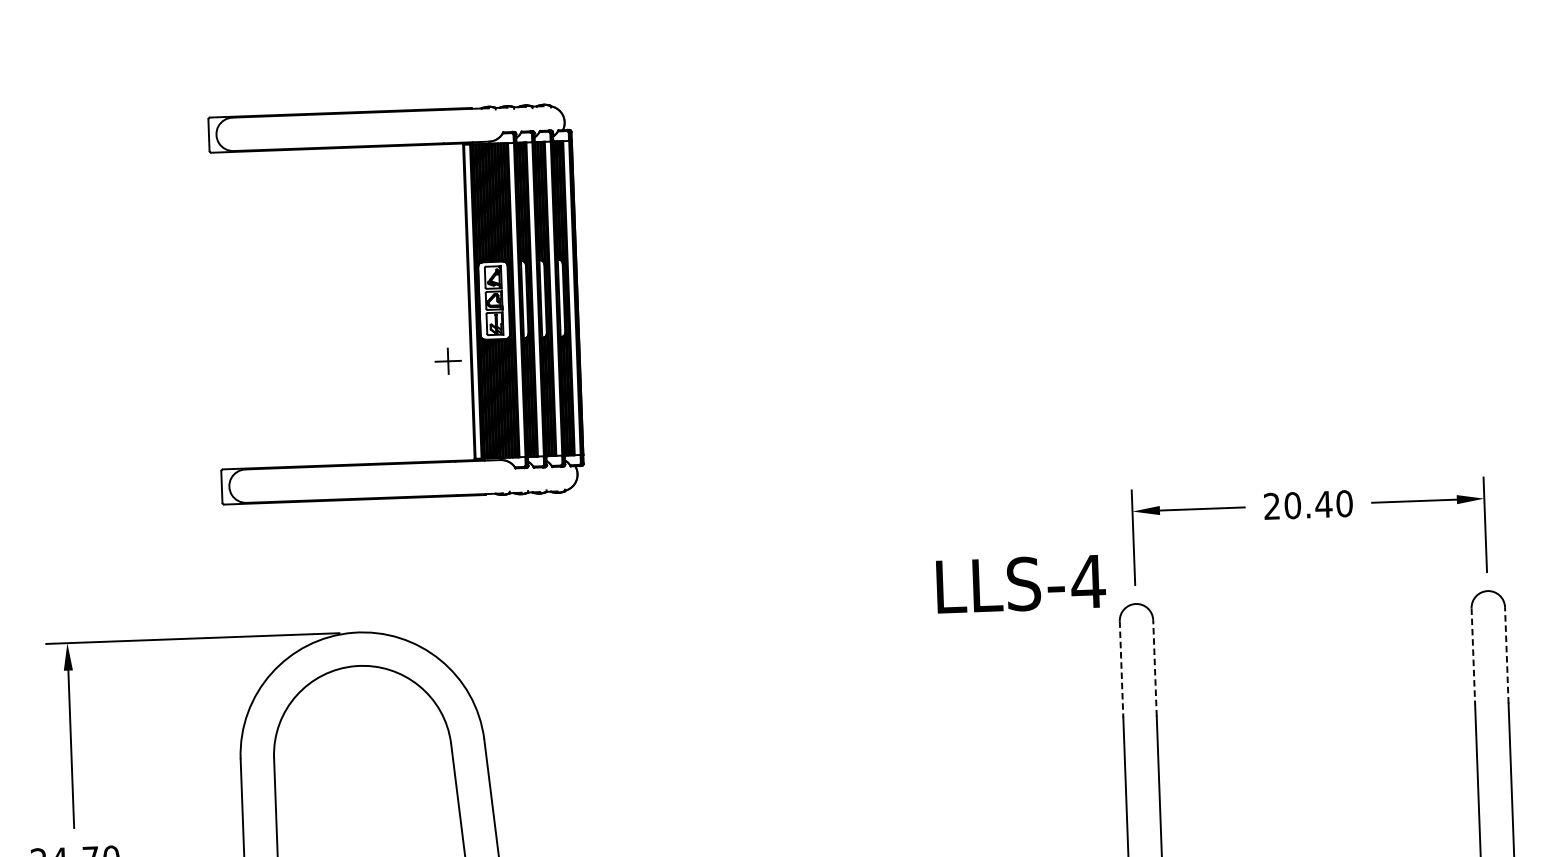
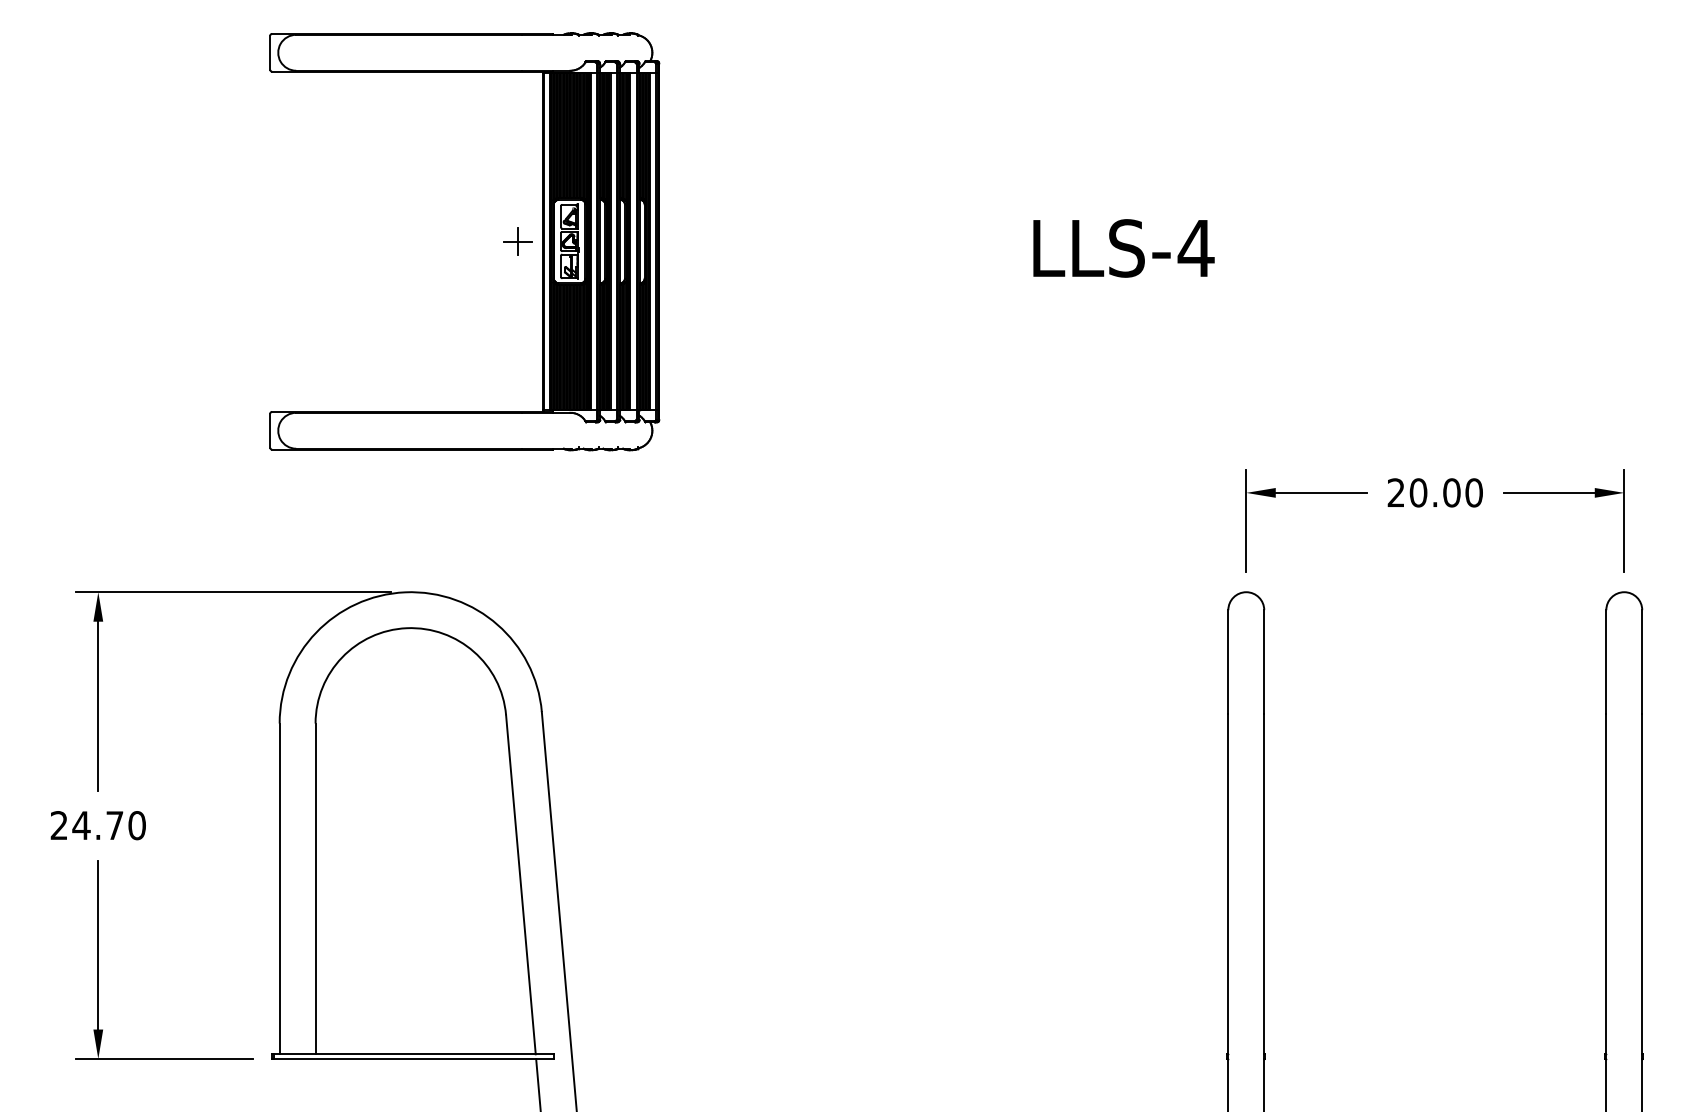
part: (447, 361) -> (517, 241), moved
text: (1323, 504) -> (1451, 492), 20.40 -> 20.00
text: (1020, 584) -> (1123, 248), moved
line: (1507, 654) -> (1642, 661), dashed -> solid
line: (1473, 656) -> (1606, 661), dashed -> solid
line: (1155, 667) -> (1264, 661), dashed -> solid
line: (1121, 669) -> (1228, 661), dashed -> solid

